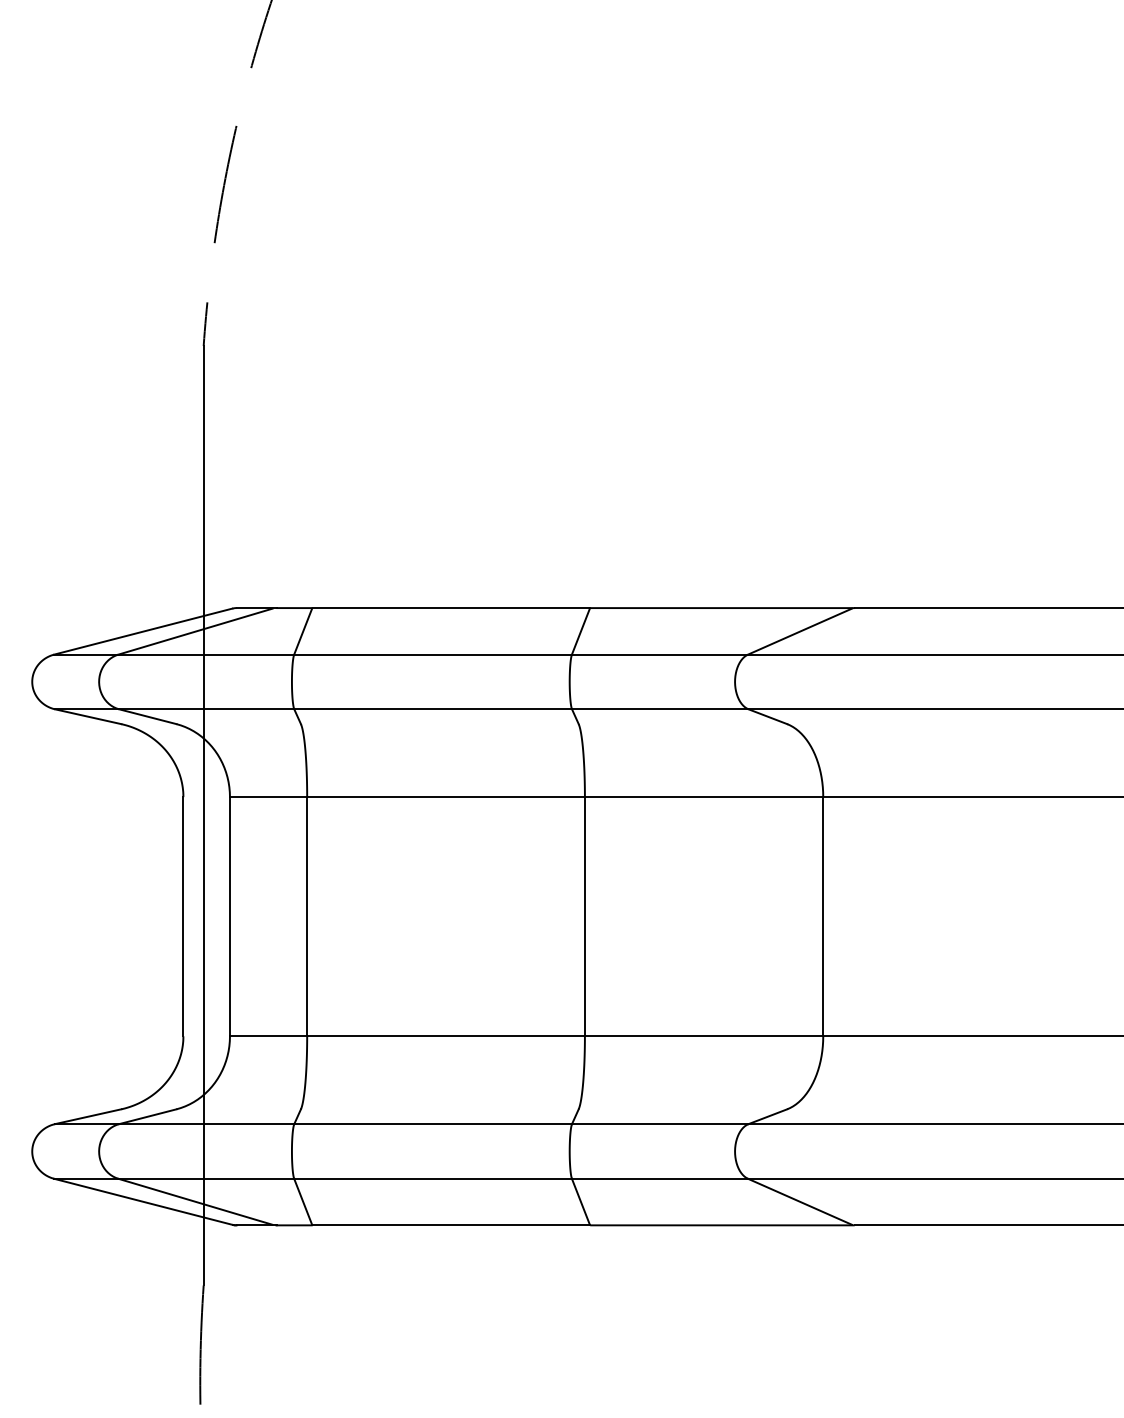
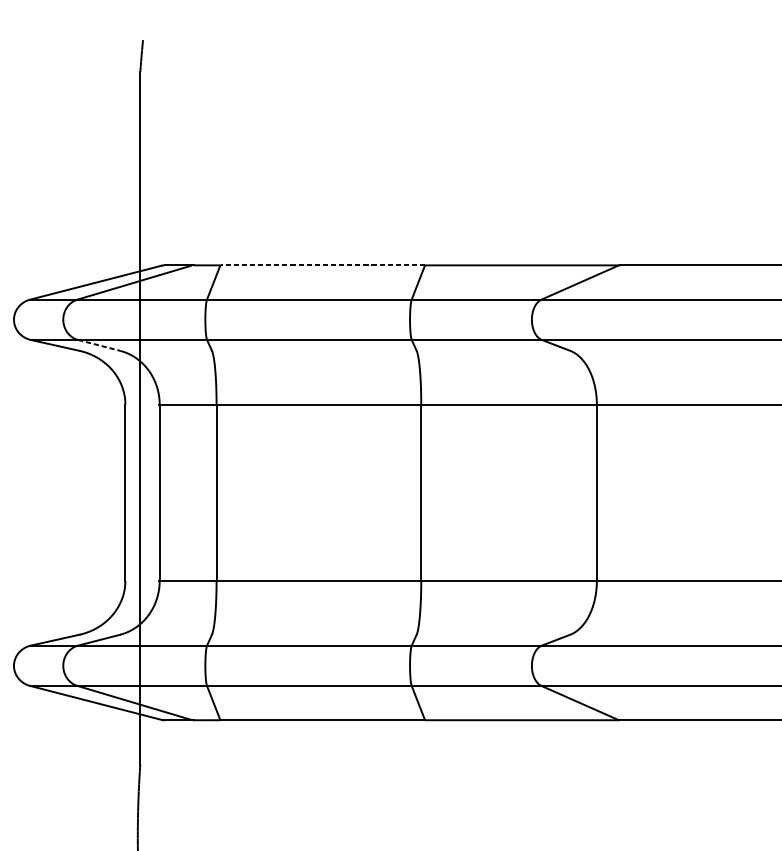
line: (451, 608) -> (322, 265), solid -> dashed
line: (147, 716) -> (98, 345), solid -> dashed

